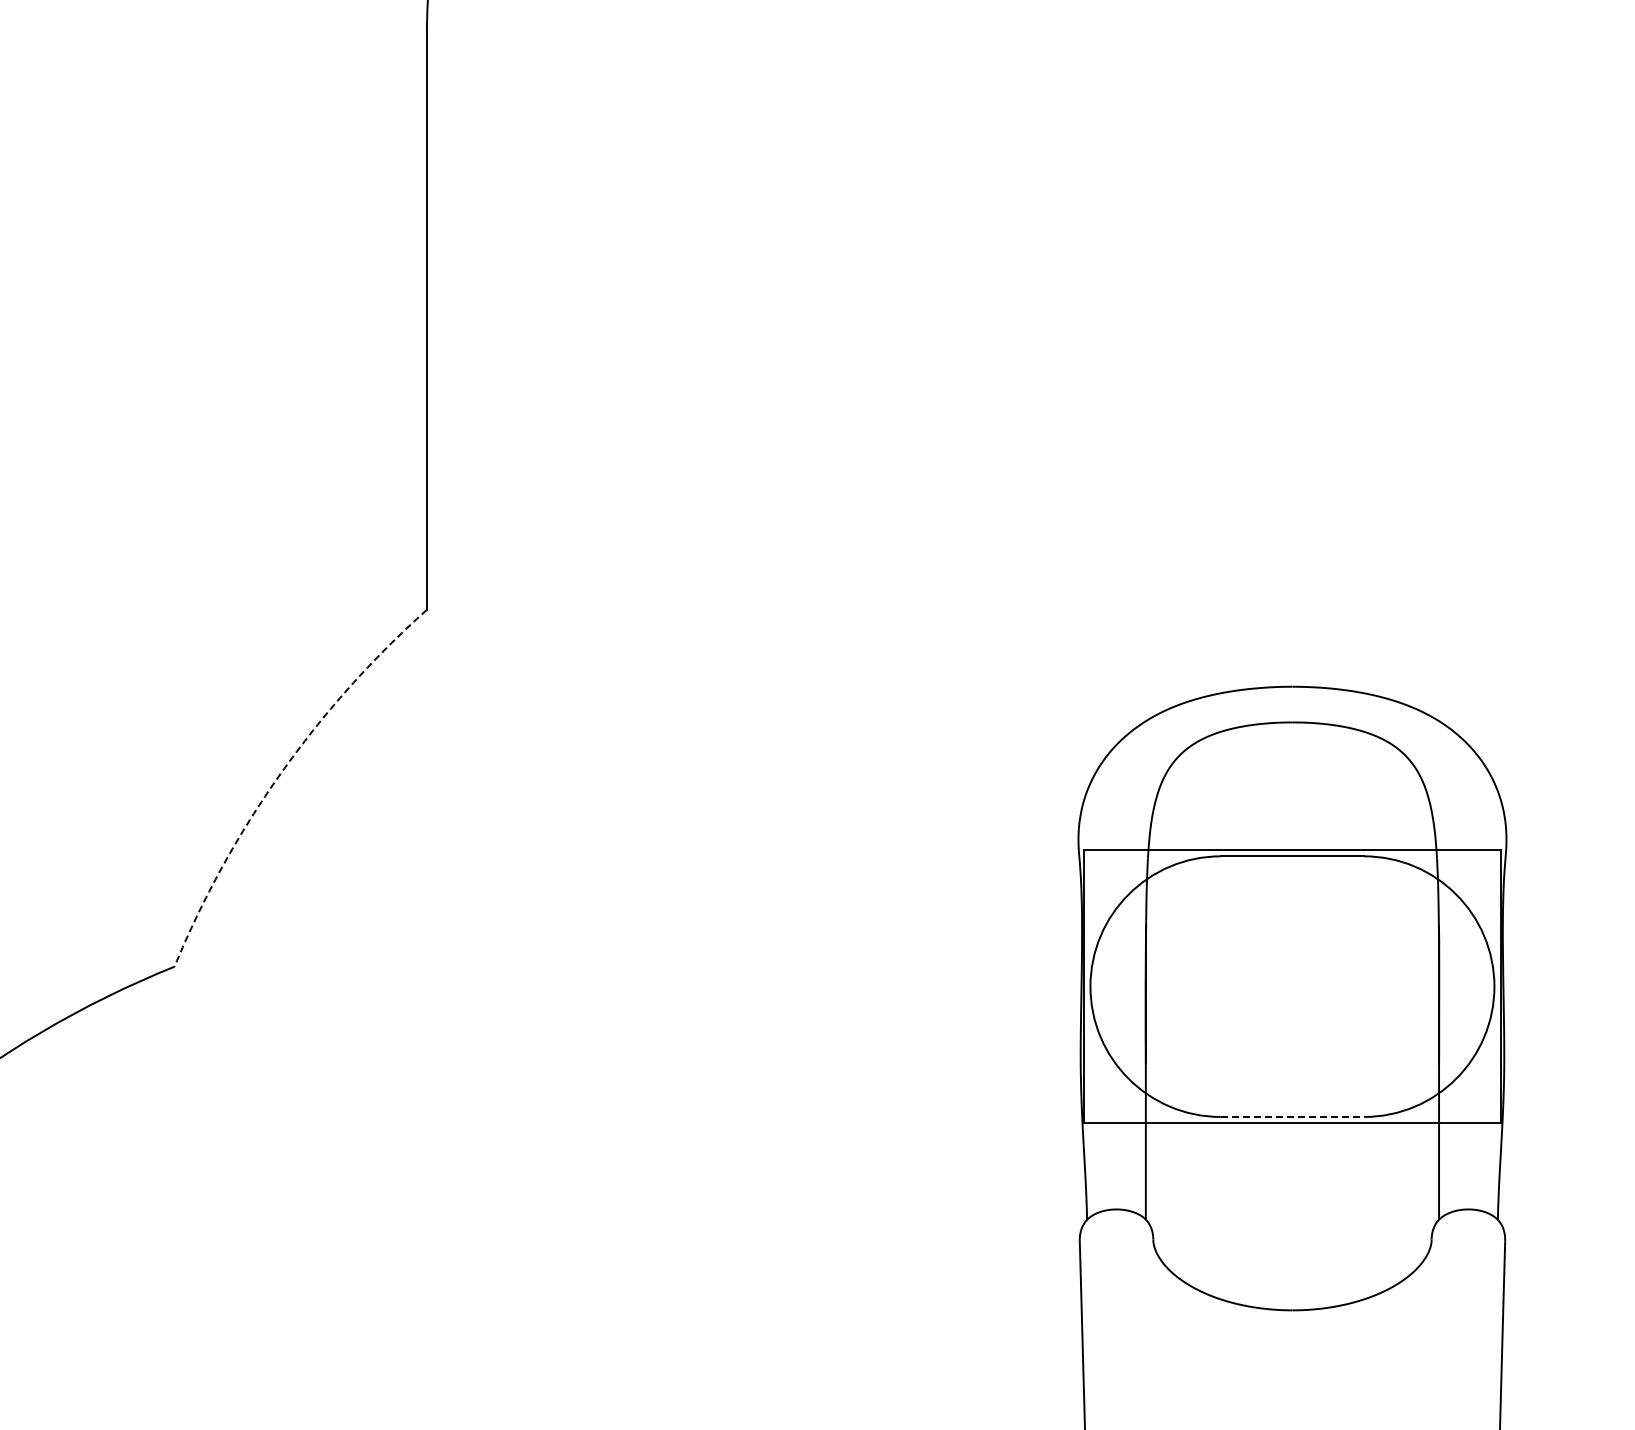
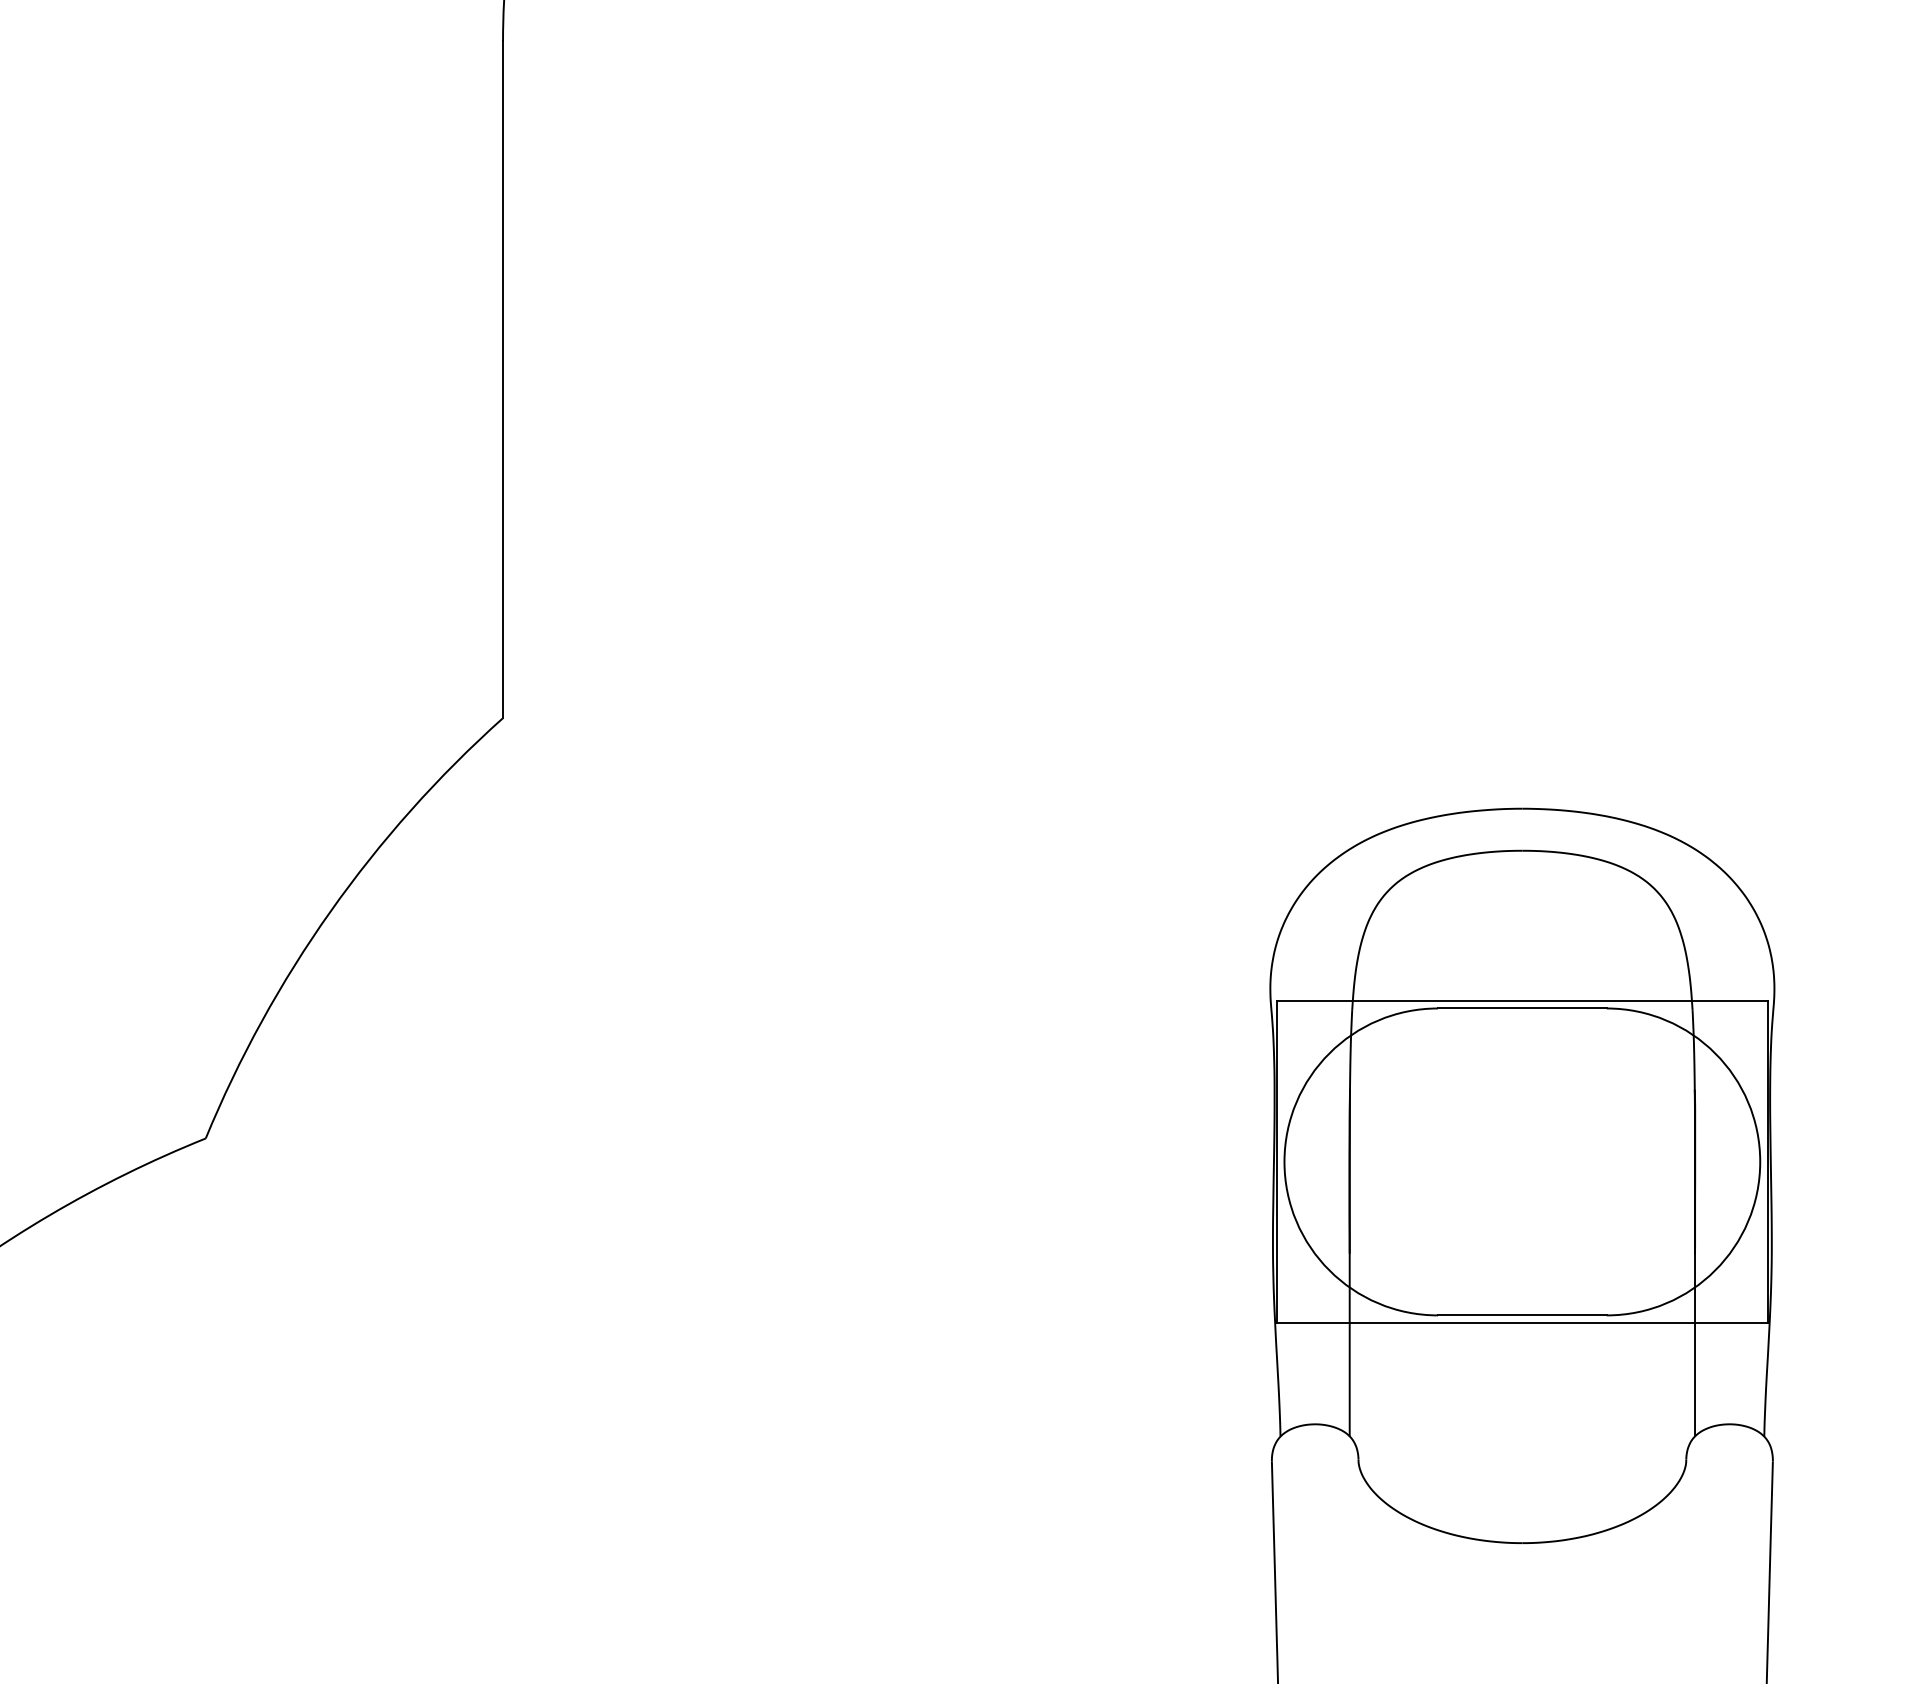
arc: (280, 774) -> (330, 912), dashed -> solid
line: (1292, 1116) -> (1522, 1314), dashed -> solid

